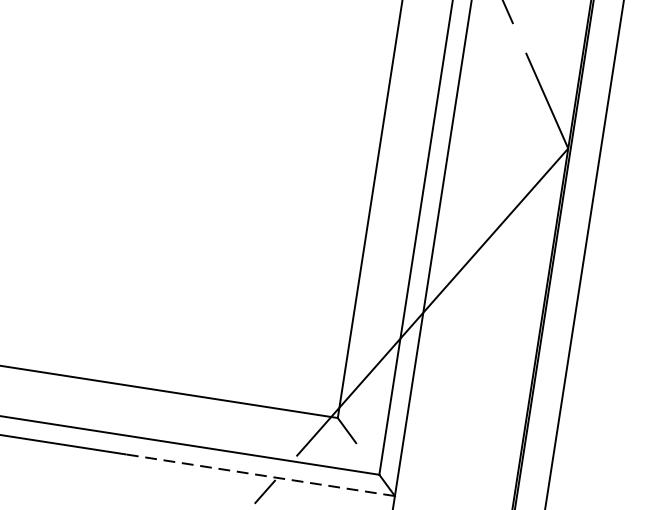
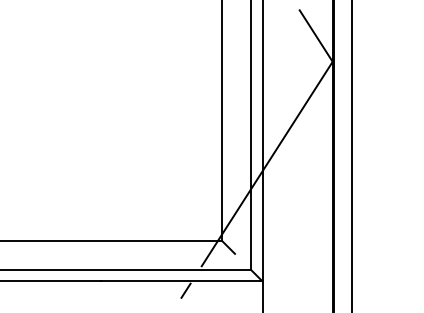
line: (259, 475) -> (181, 281), dashed -> solid

